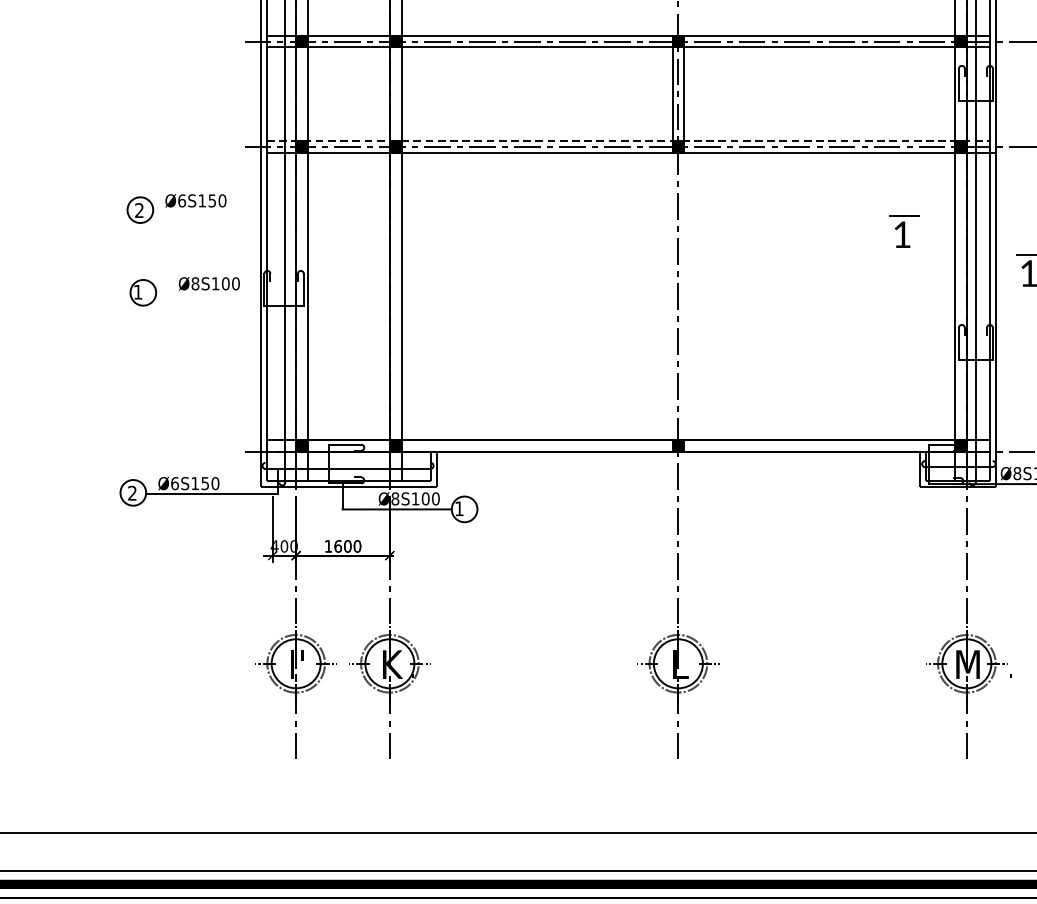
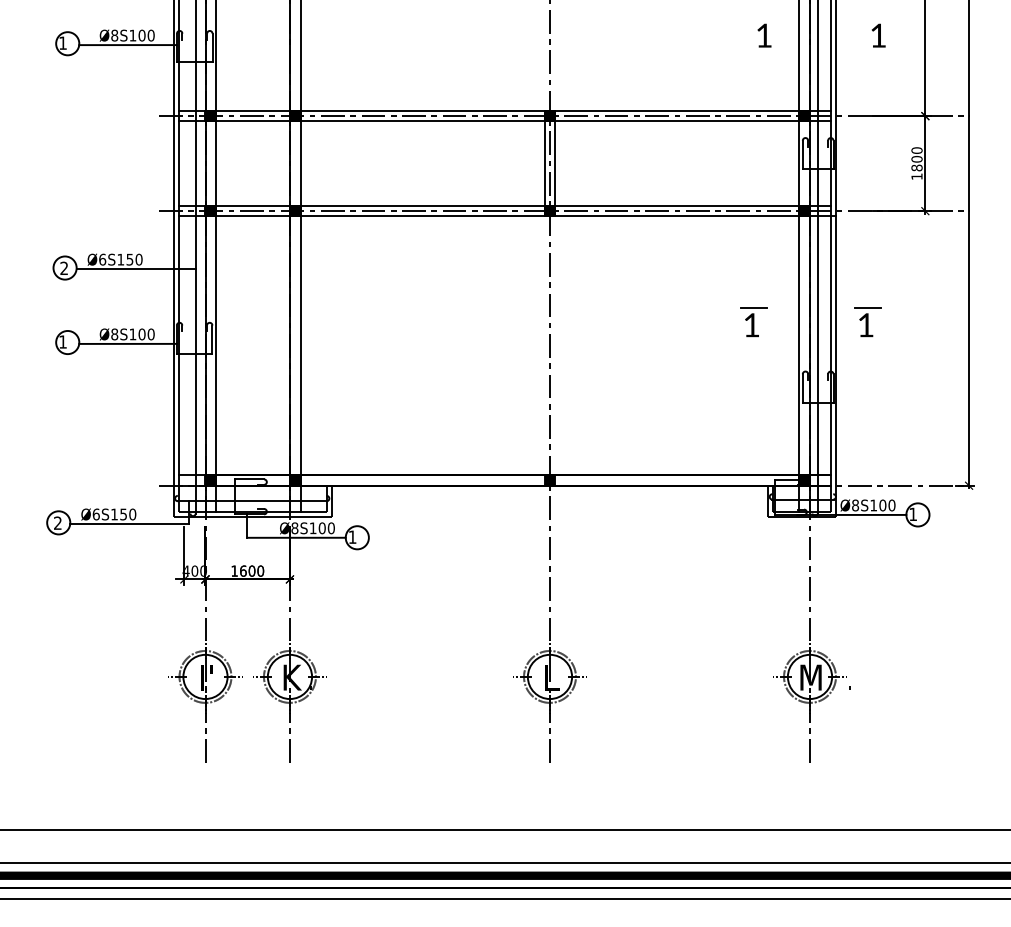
line: (629, 140) -> (505, 205), dashed -> solid
line: (218, 211) -> (135, 269), added
part: (904, 231) -> (753, 322), moved
line: (209, 293) -> (127, 343), added

